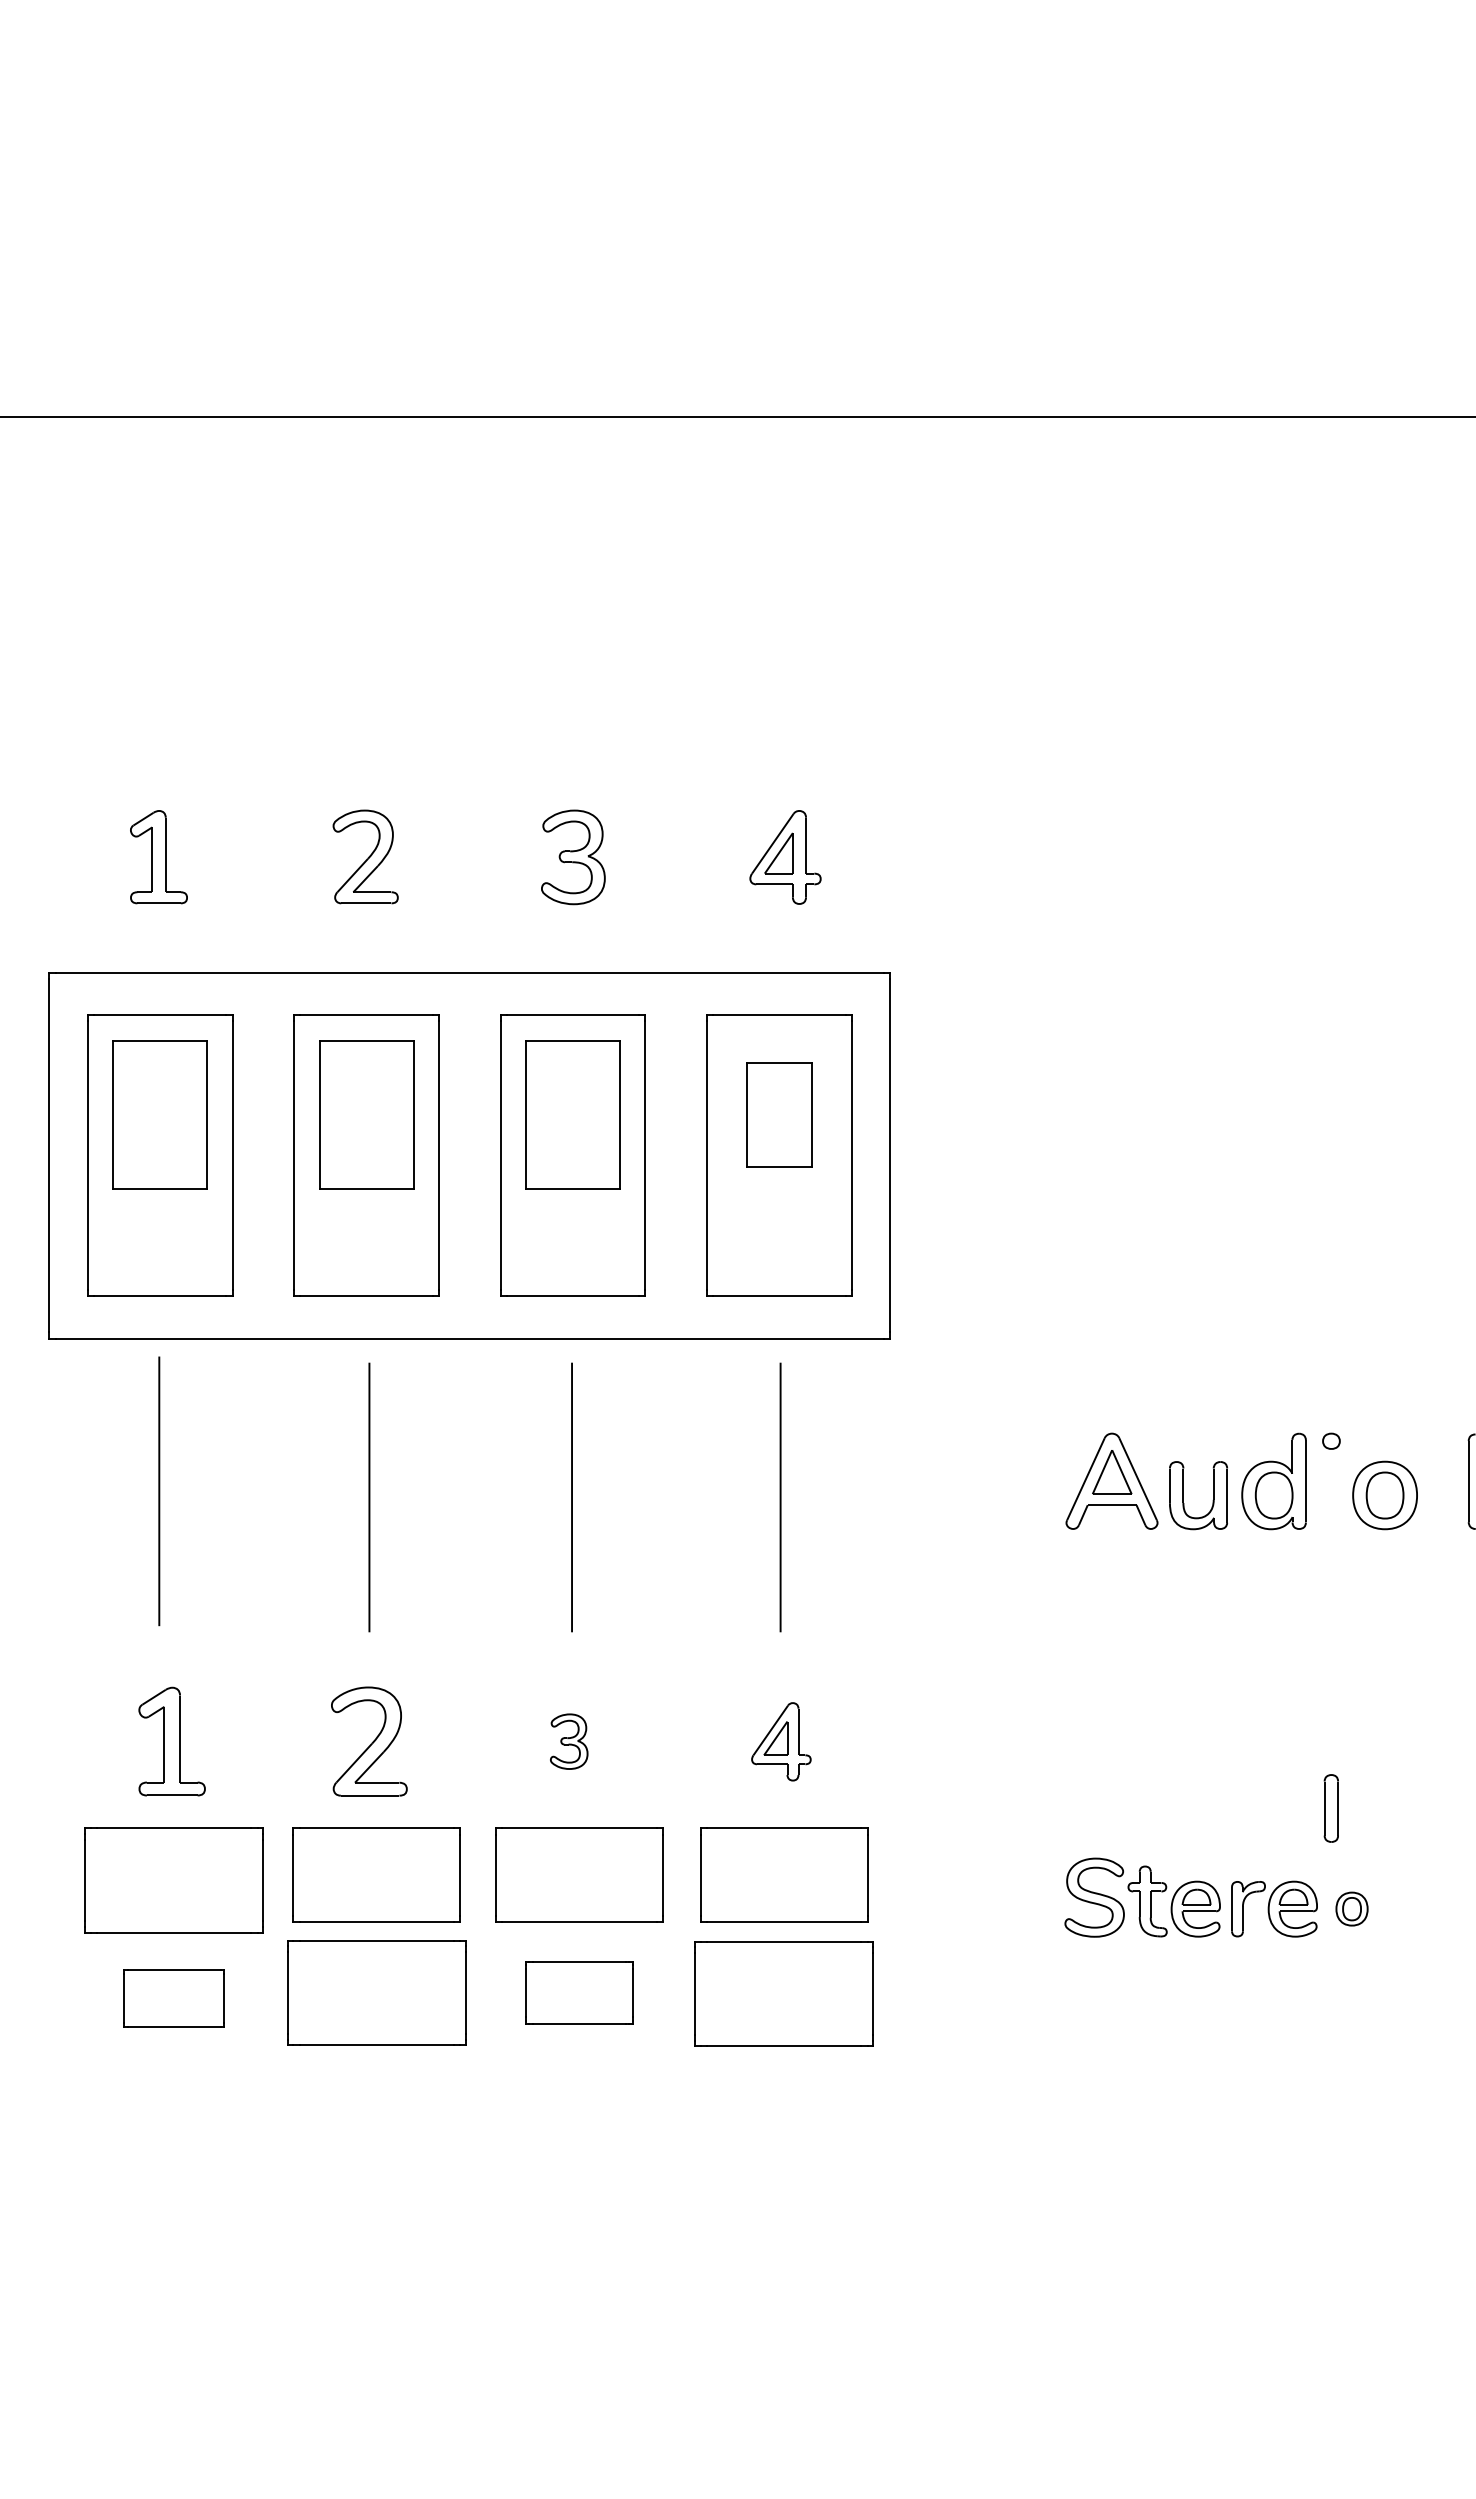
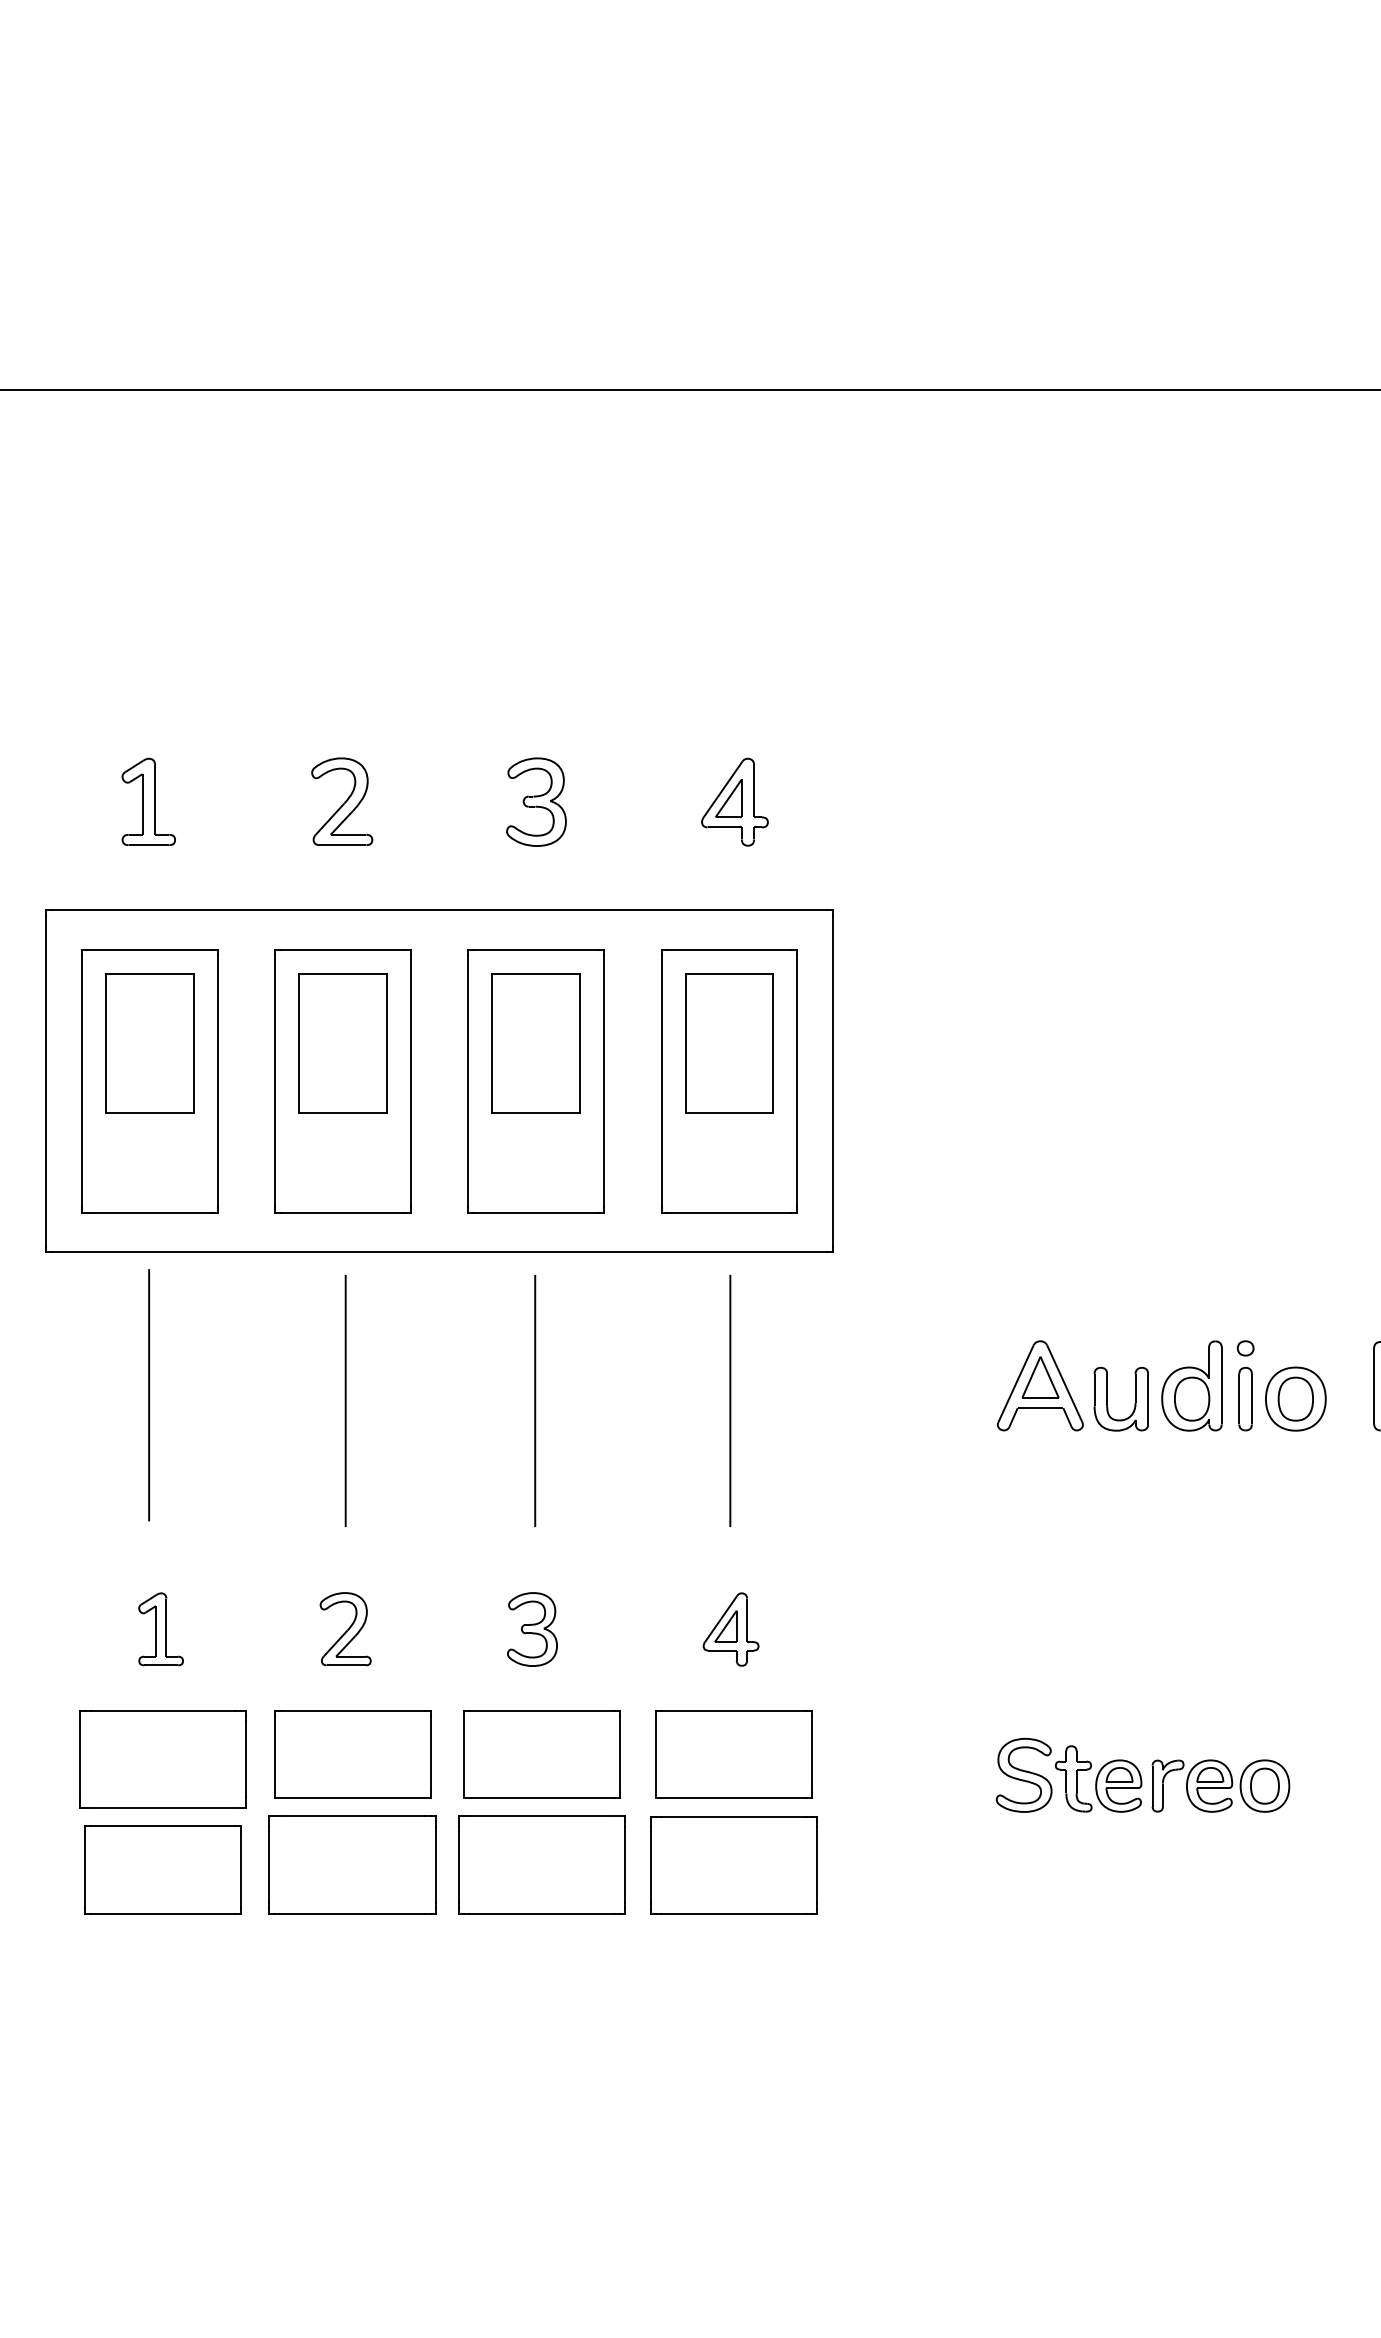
part: (779, 1114) -> (729, 1042), size x1.43
part: (369, 1740) -> (345, 1628), size x0.71
part: (171, 1741) -> (160, 1629), size x0.71
part: (569, 1741) -> (532, 1629), size x1.43
part: (1330, 1808) -> (1244, 1399), moved
part: (1351, 1908) -> (1264, 1785), size x1.67
part: (579, 1992) -> (542, 1864), size x1.67
part: (174, 1998) -> (163, 1869), size x1.67

